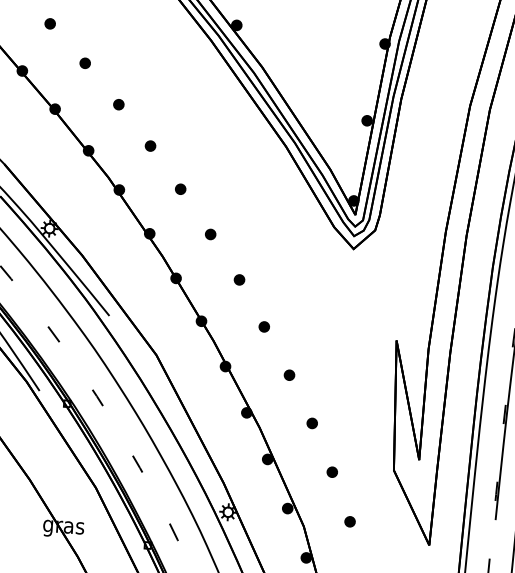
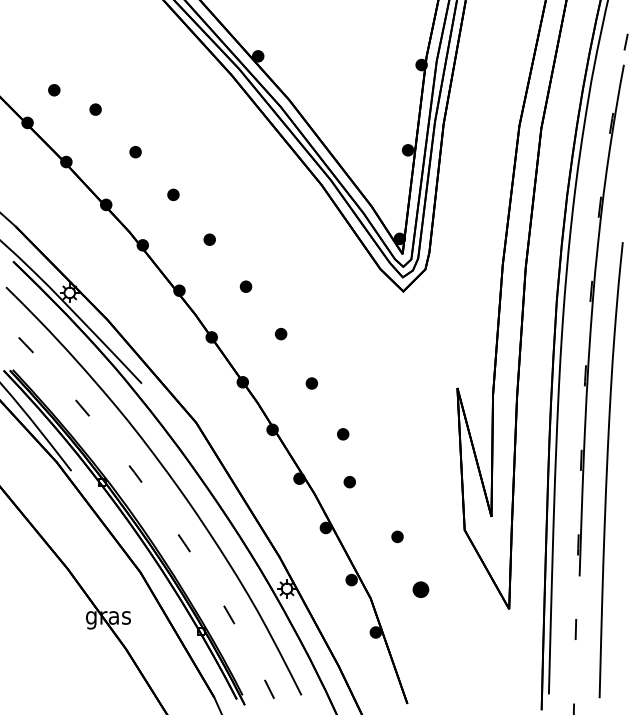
part: (50, 24) -> (54, 90), moved
part: (311, 423) -> (349, 482), moved
part: (349, 521) -> (420, 589), size x1.4

